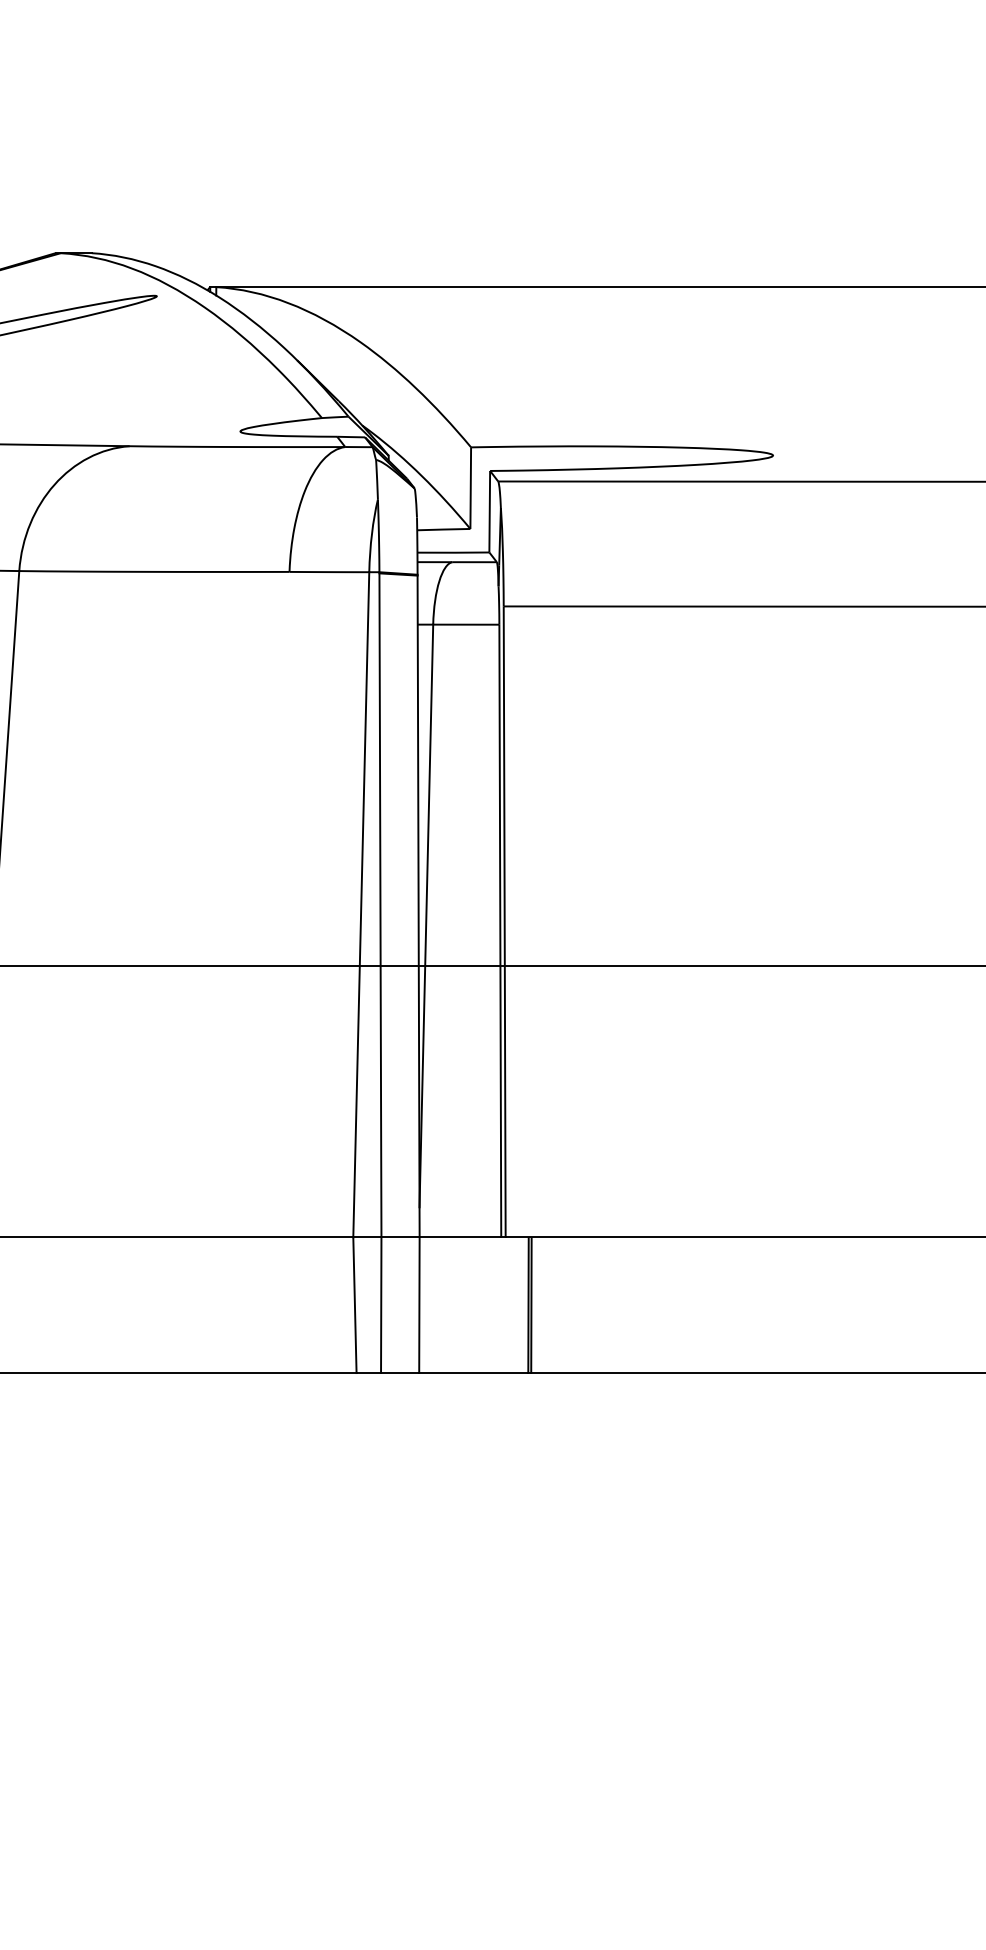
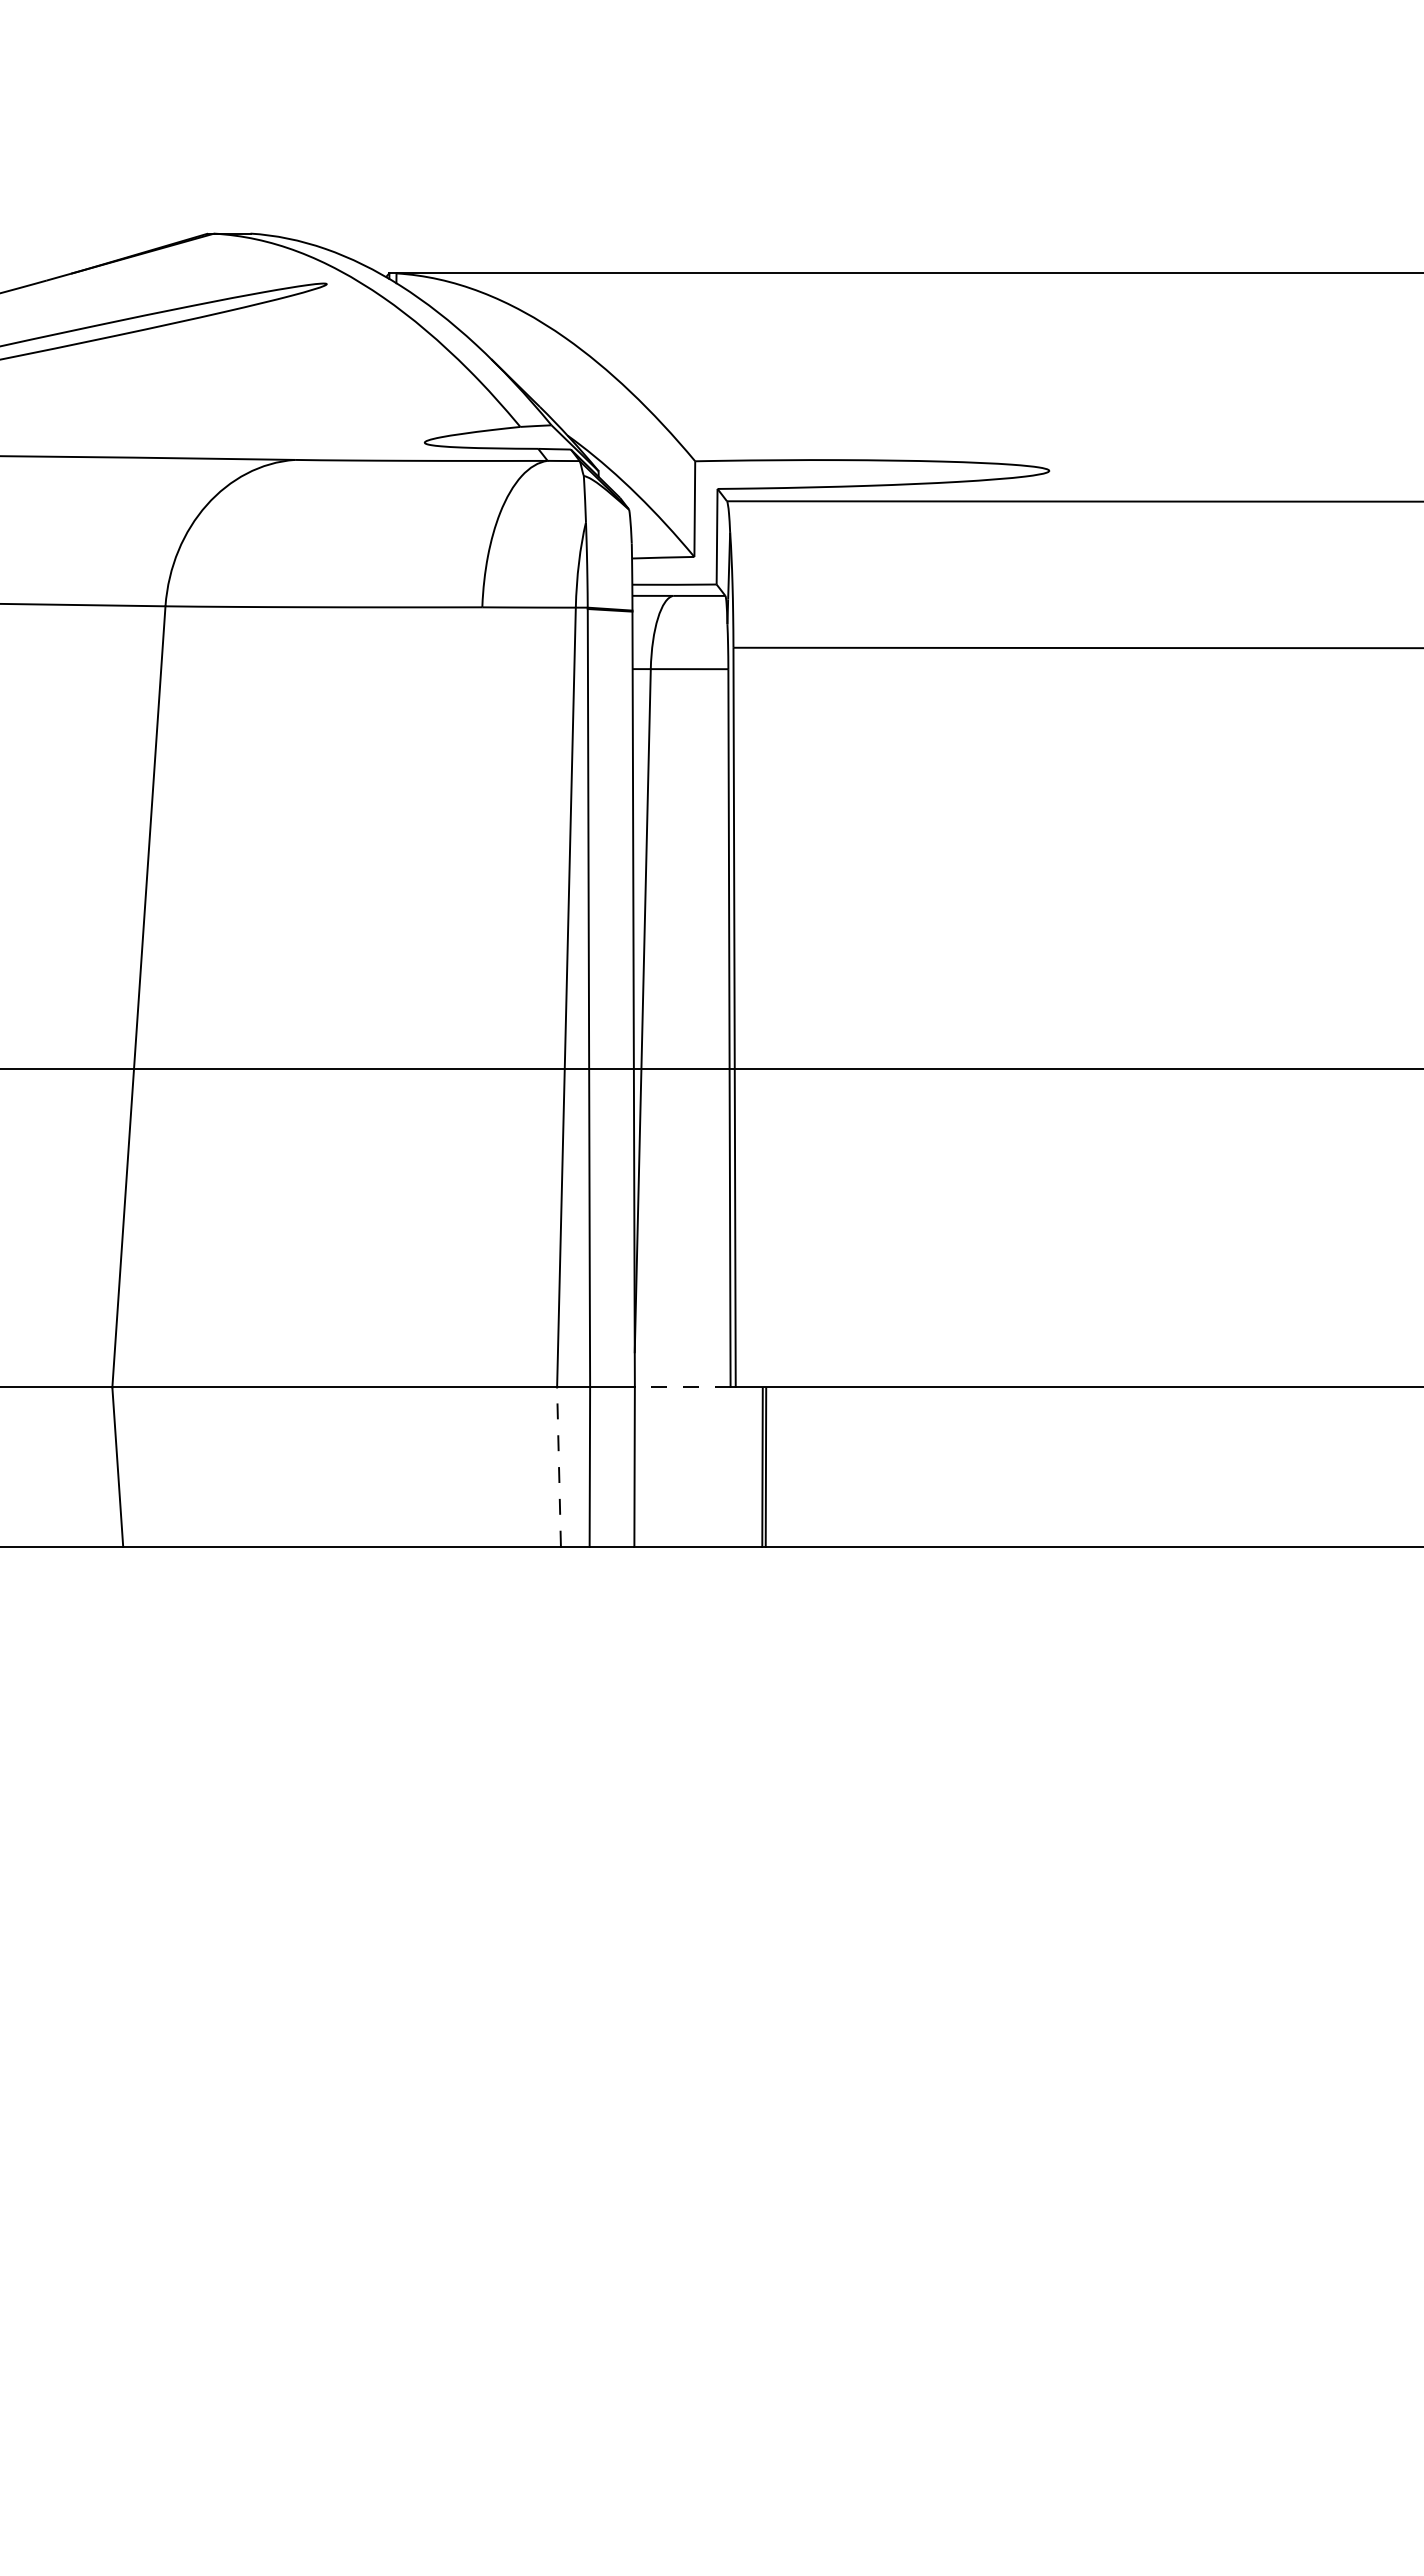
line: (460, 1237) -> (682, 1387), solid -> dashed
line: (355, 1305) -> (559, 1467), solid -> dashed

